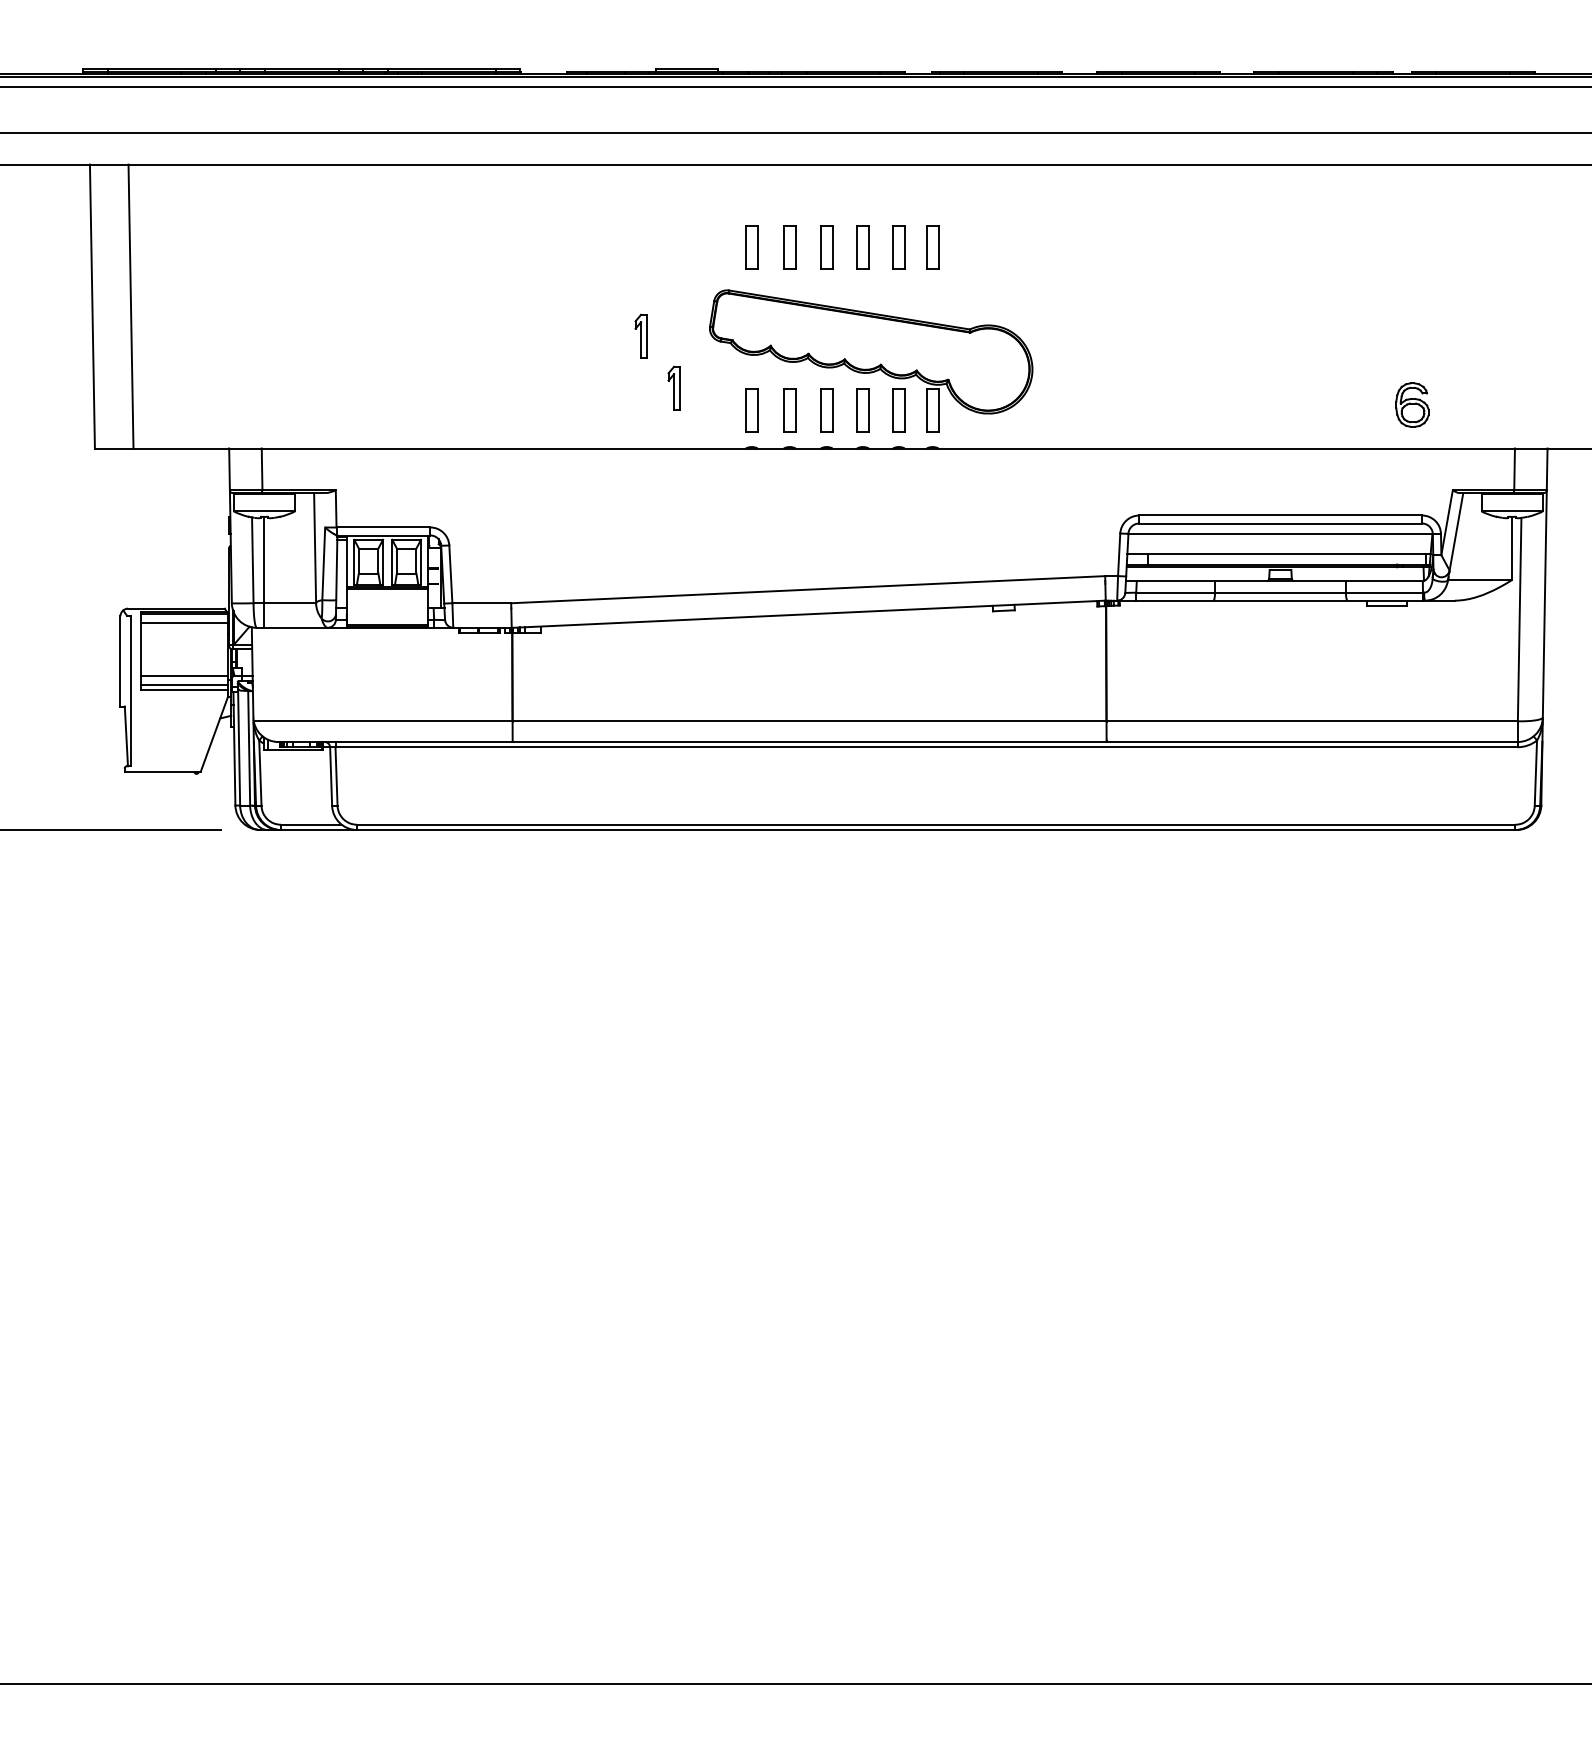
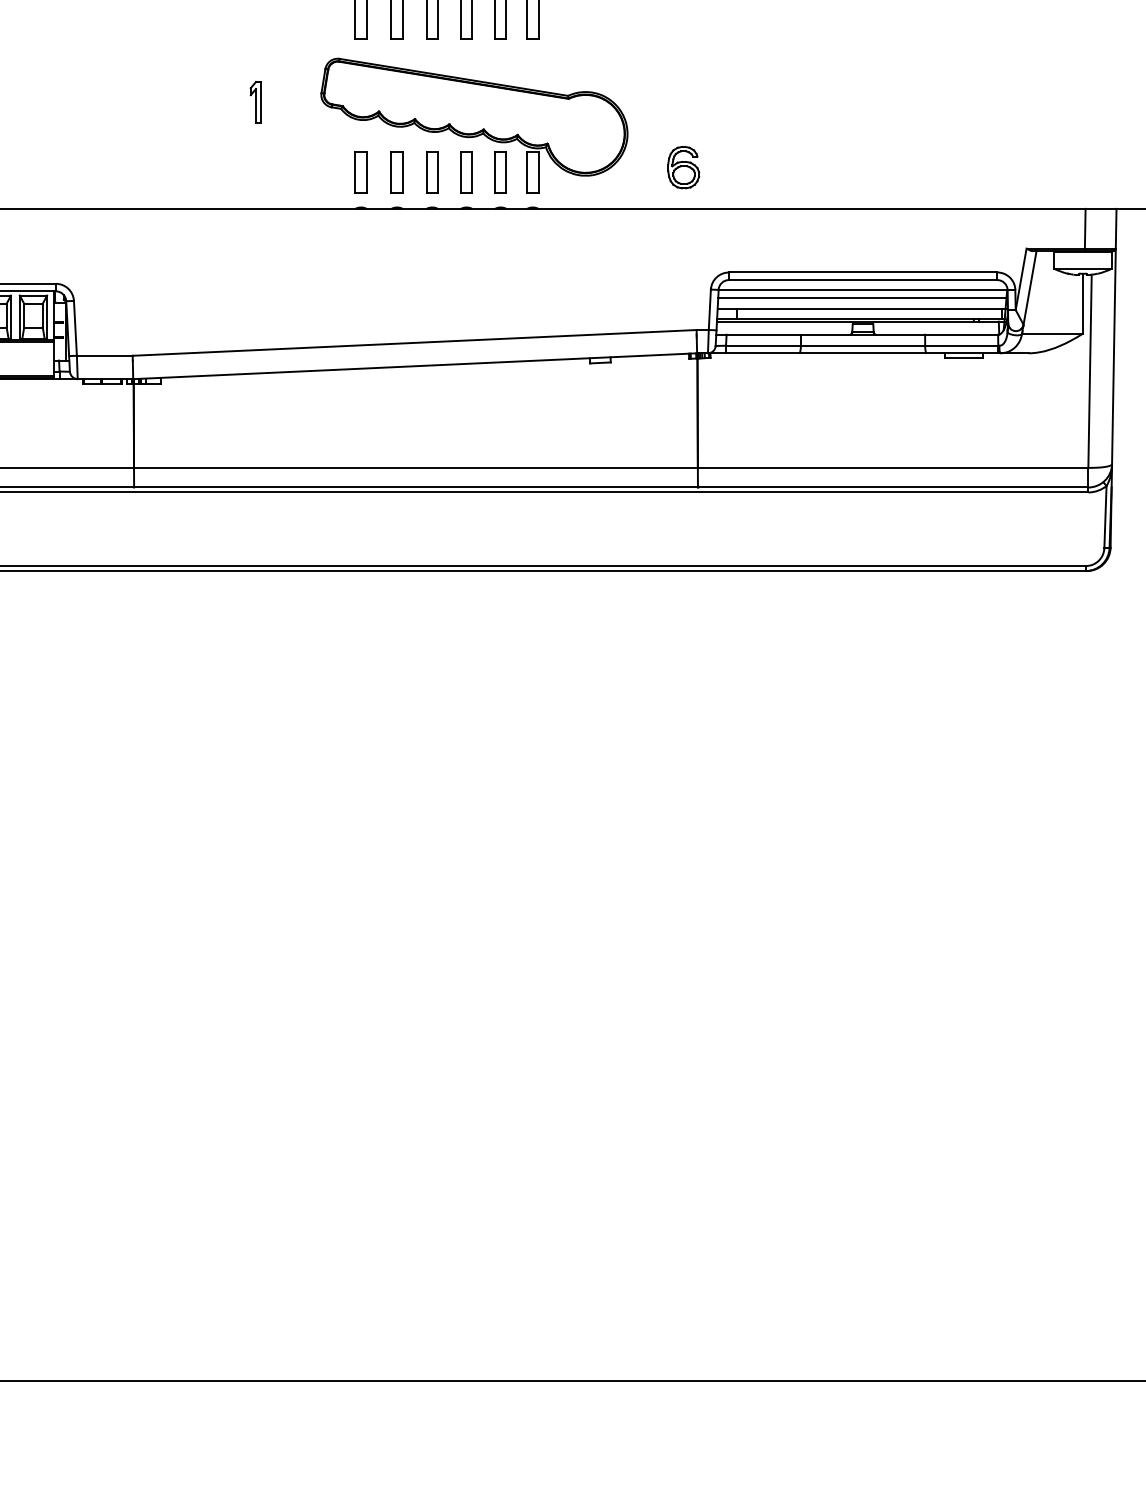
part: (673, 387) -> (286, 150), removed
part: (1412, 404) -> (683, 167), moved
line: (1279, 542) -> (862, 298), added

